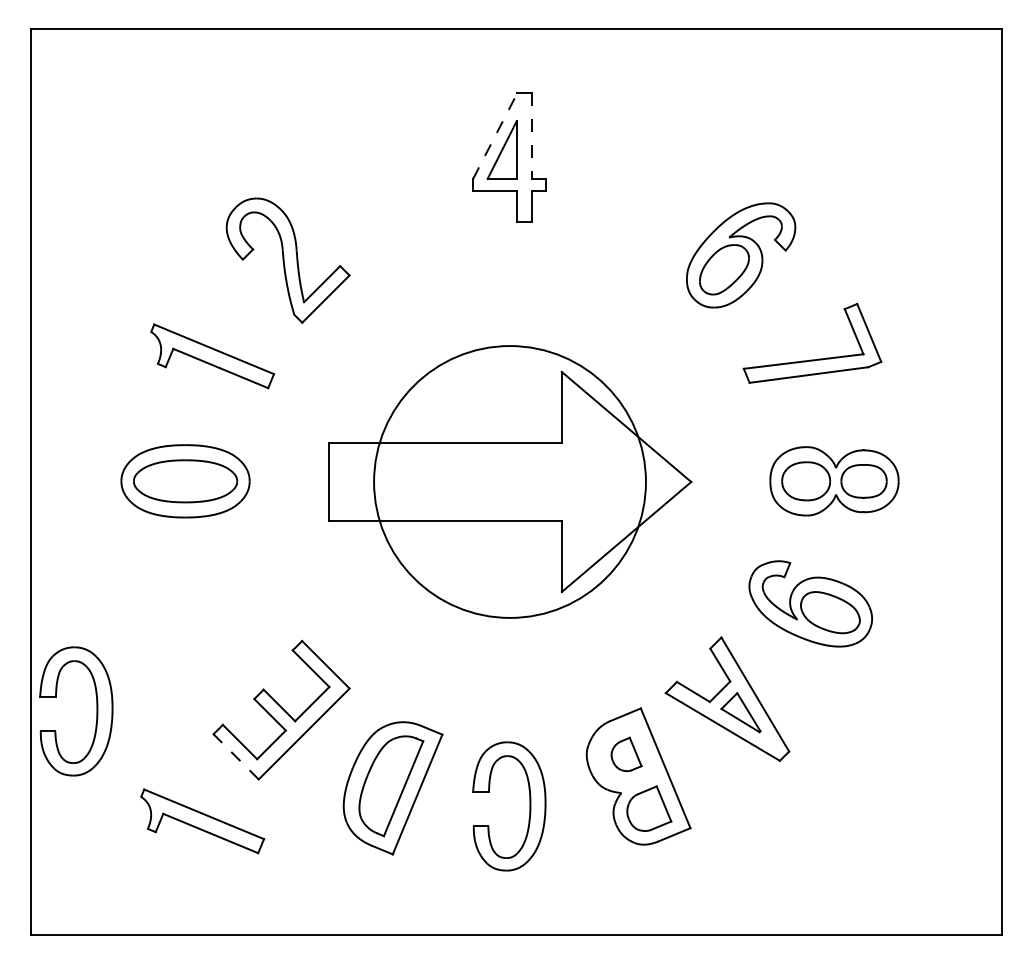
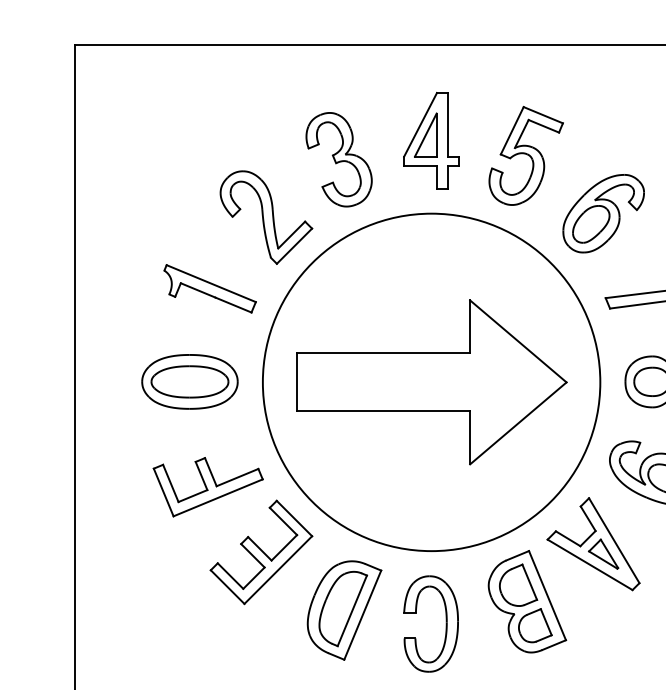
line: (495, 135) -> (420, 124), dashed -> solid
line: (532, 136) -> (448, 125), dashed -> solid
part: (636, 177) -> (525, 155), added
part: (385, 182) -> (338, 159), added
circle: (509, 481) -> (431, 382), size x1.67
part: (209, 622) -> (207, 487), added
part: (96, 711) -> (123, 553), removed
part: (626, 754) -> (518, 585), size x1.67
line: (236, 756) -> (227, 586), dashed -> solid
part: (202, 821) -> (202, 635), removed

